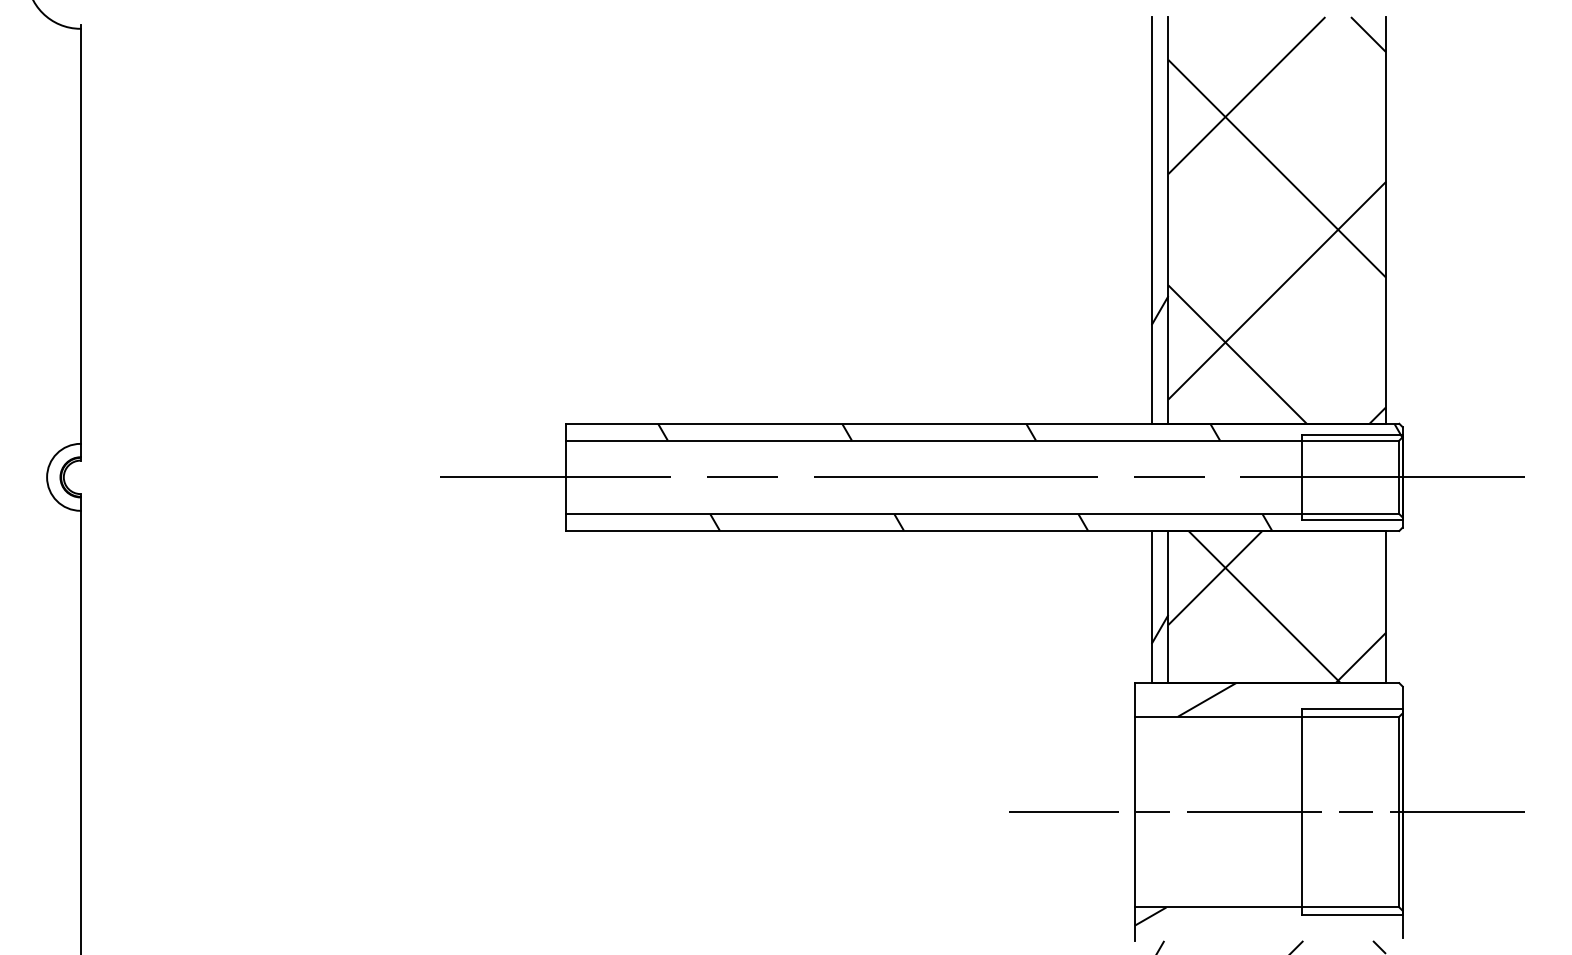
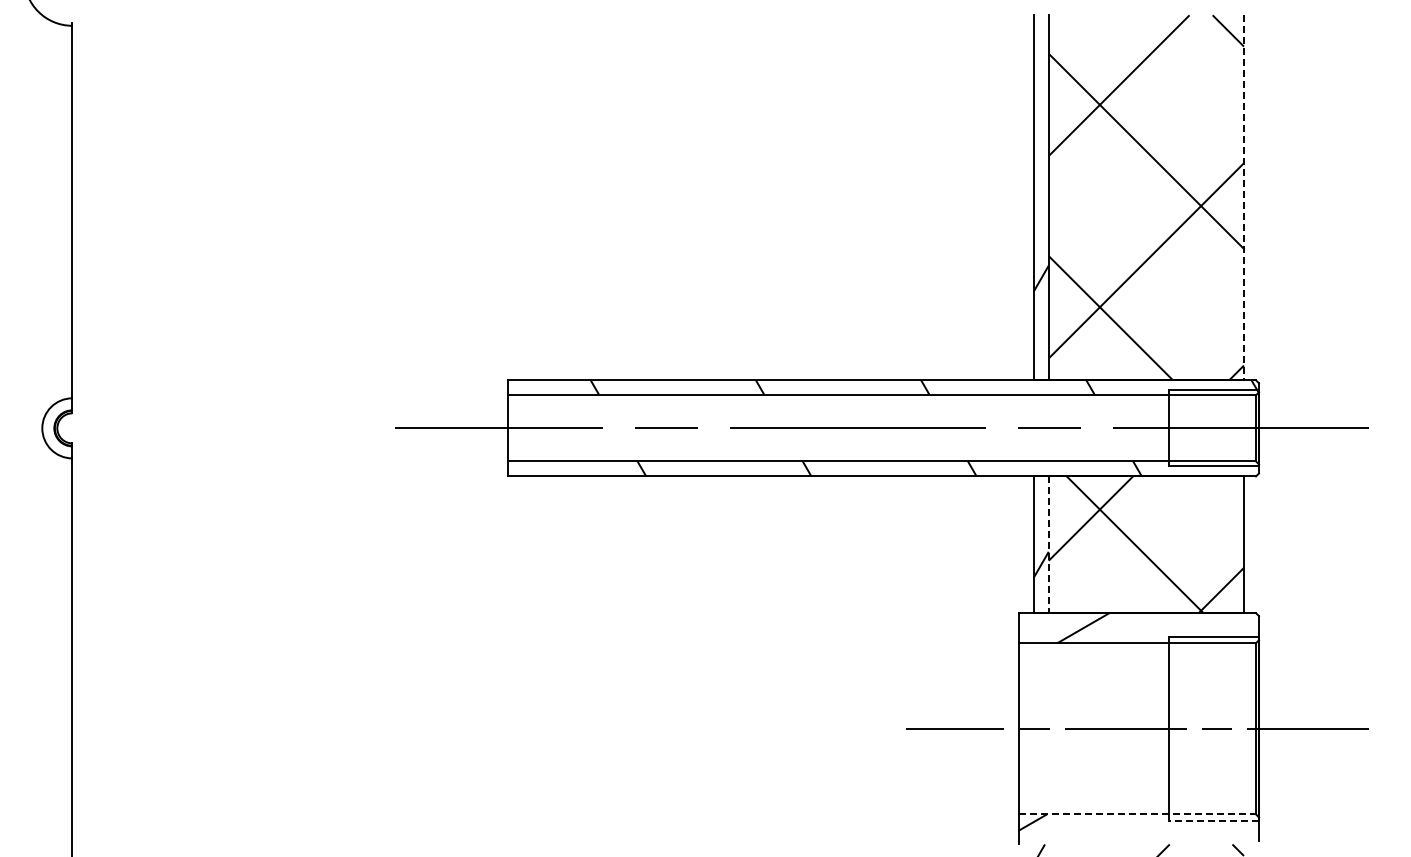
line: (1385, 220) -> (1243, 197), solid -> dashed
line: (1168, 607) -> (1048, 545), solid -> dashed
line: (1267, 907) -> (1137, 814), solid -> dashed
line: (1352, 914) -> (1213, 820), solid -> dashed

